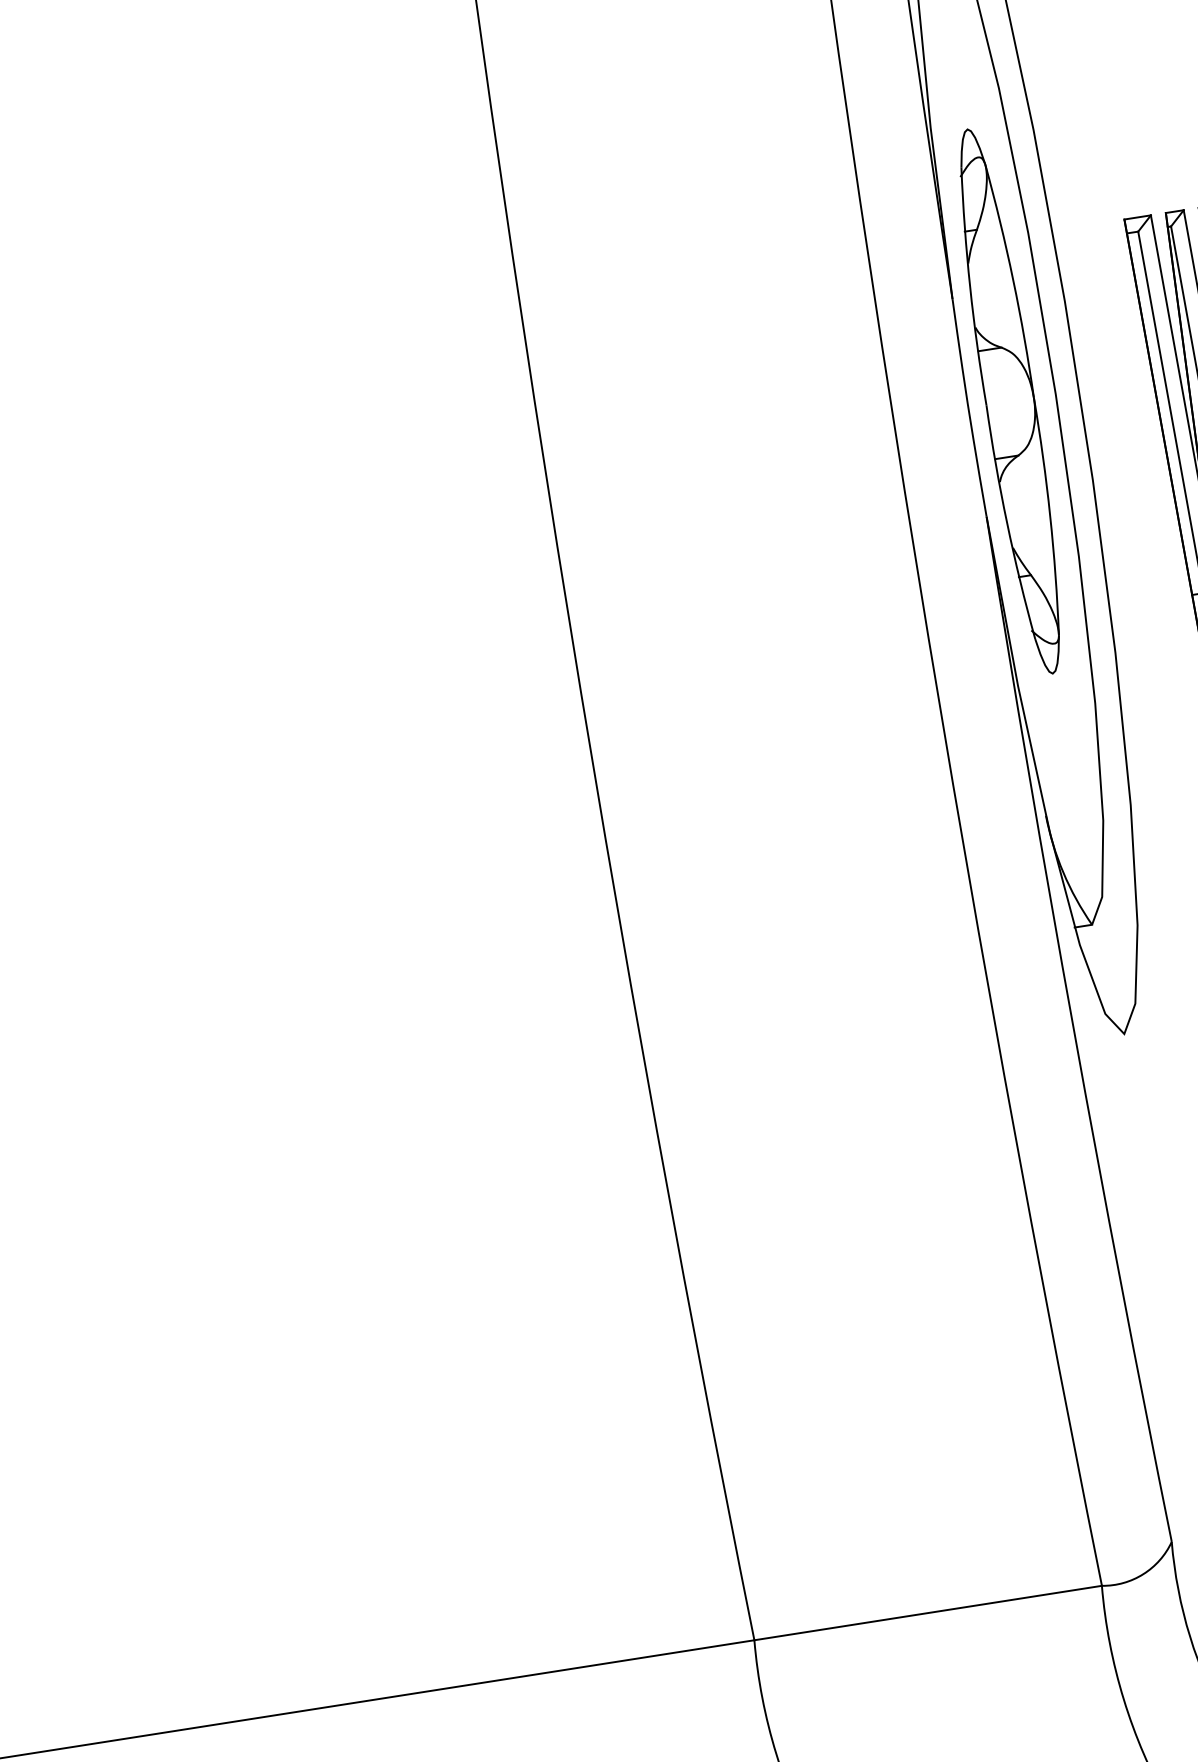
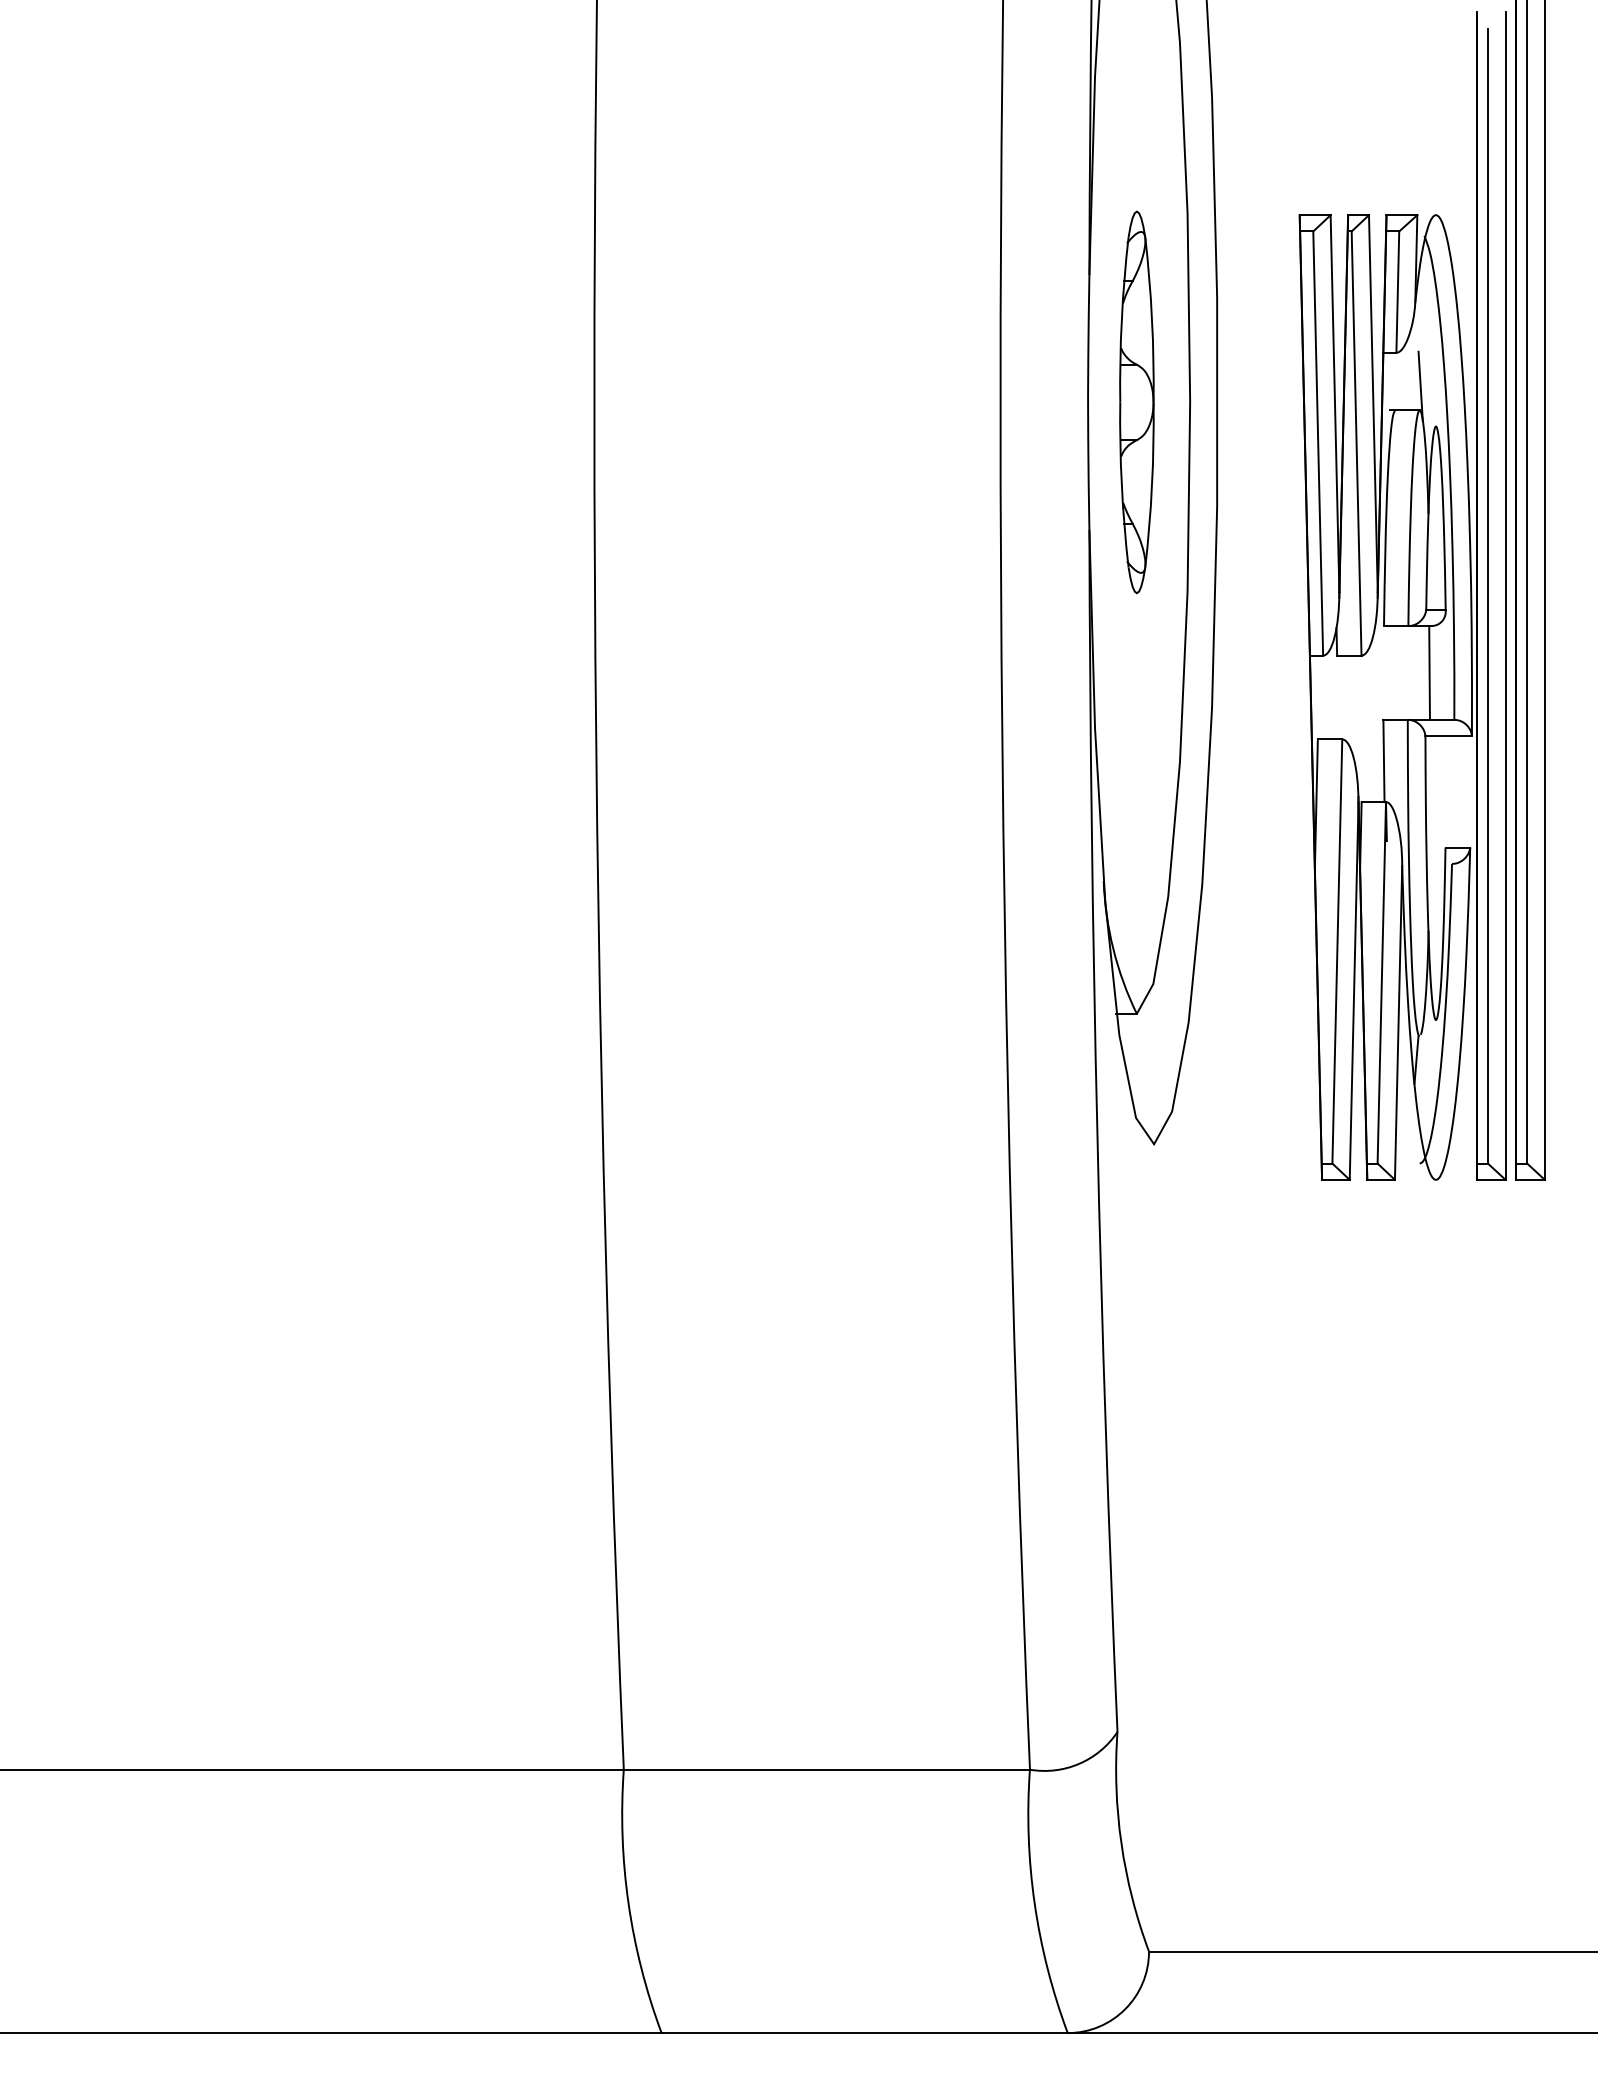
part: (1009, 401) -> (1136, 402), size x0.6

